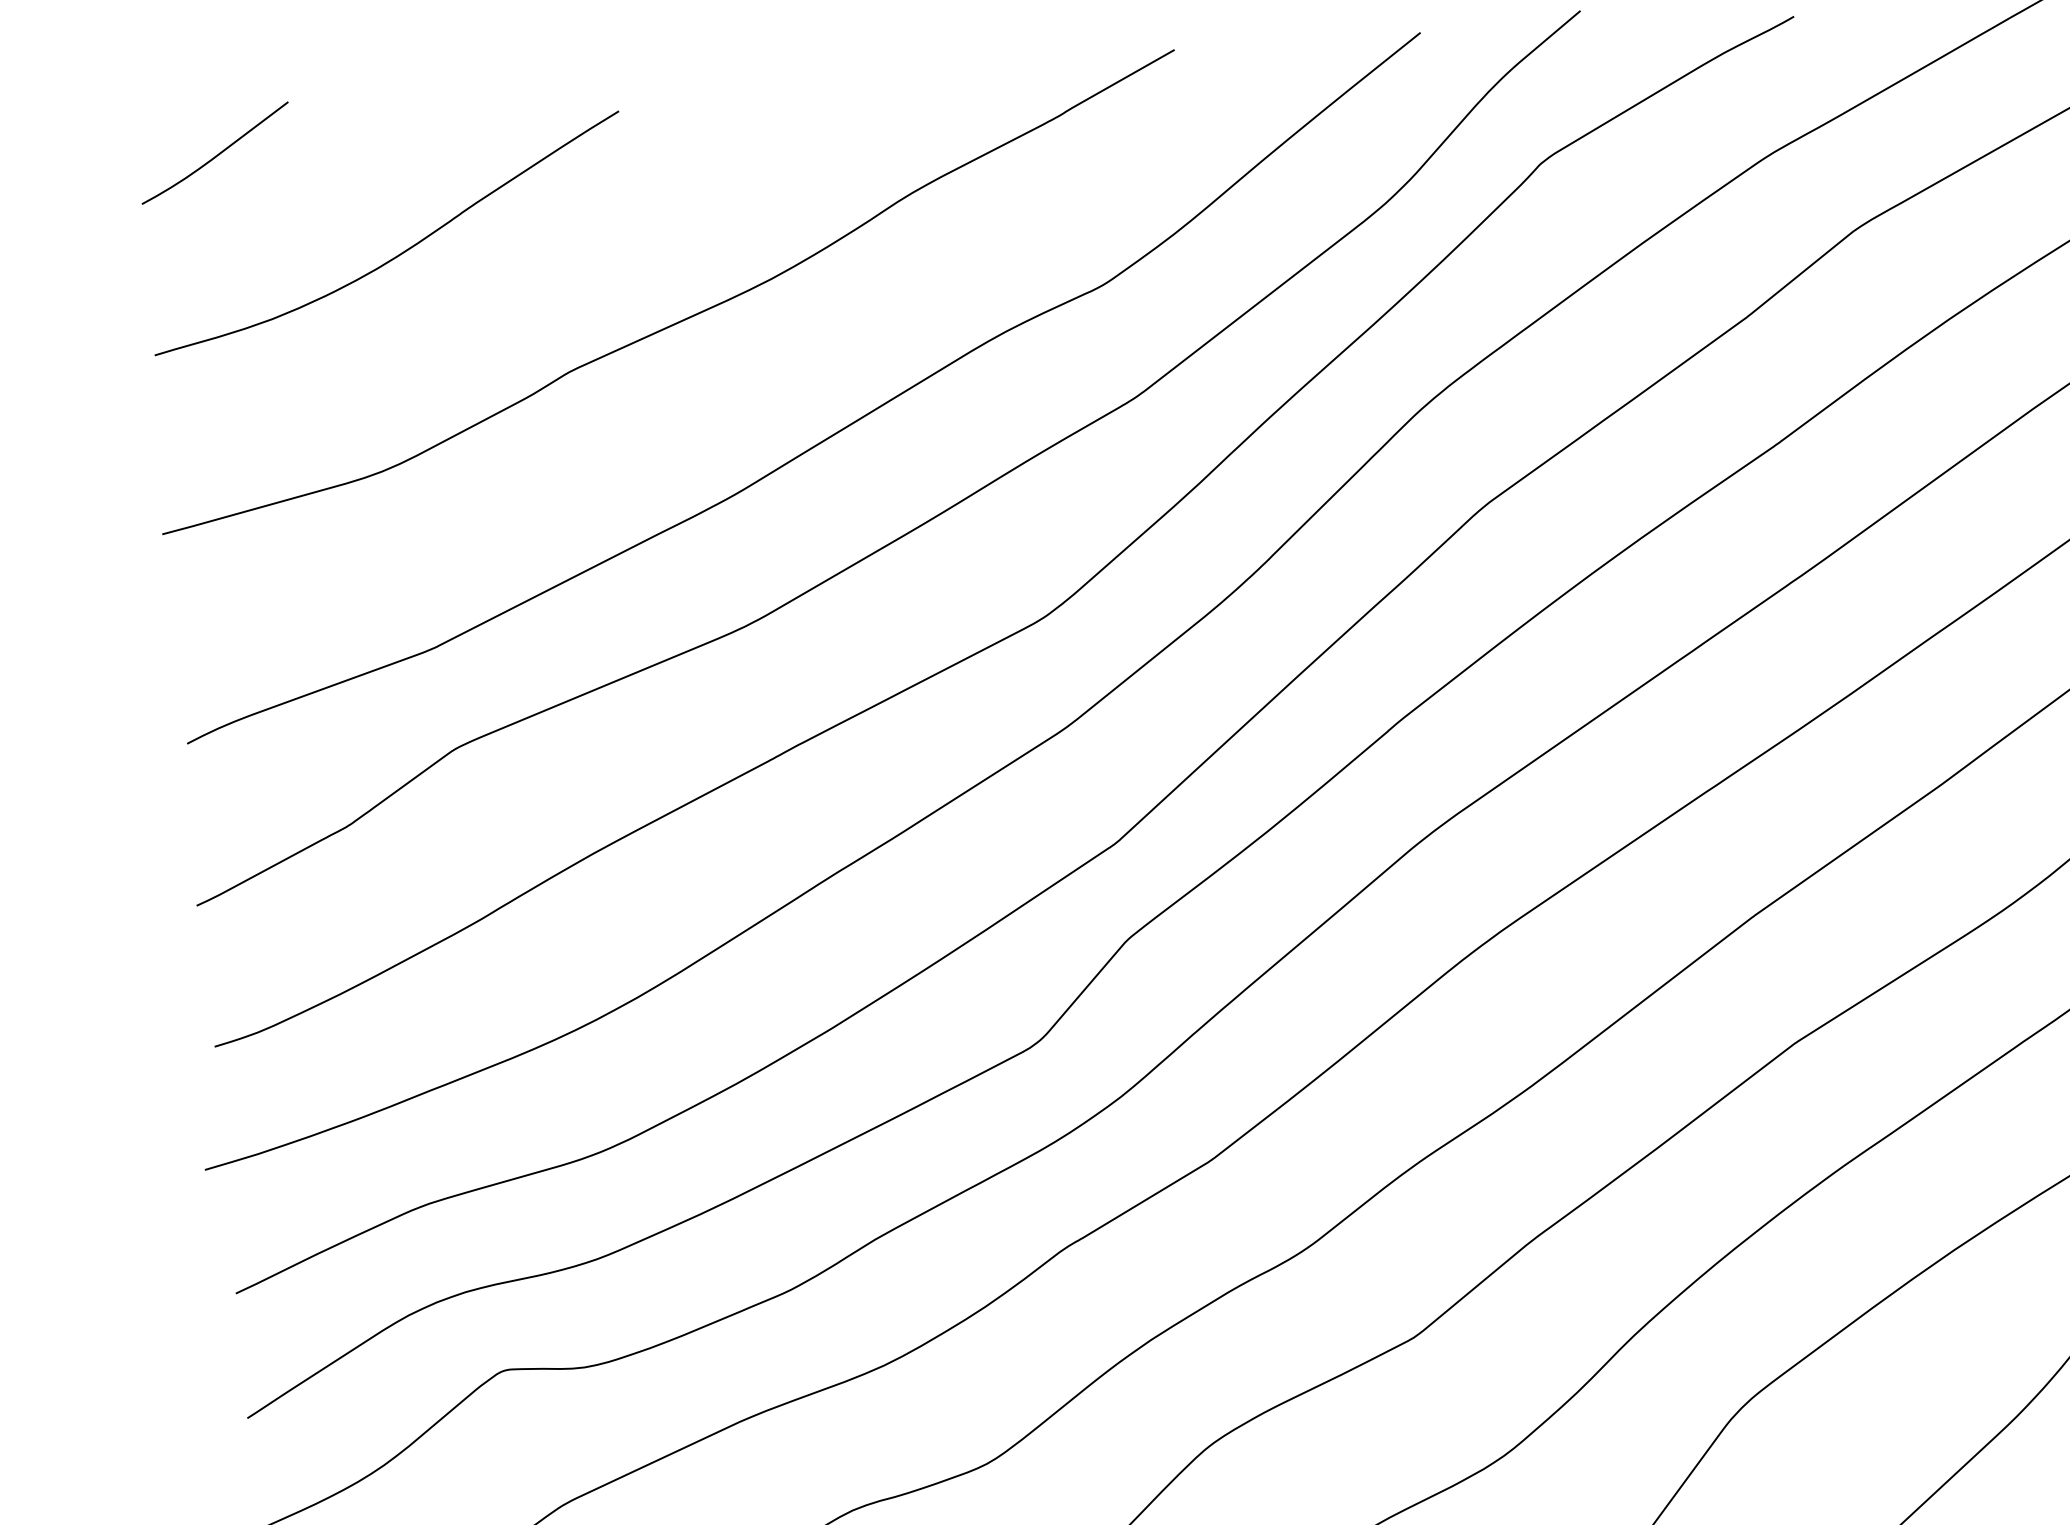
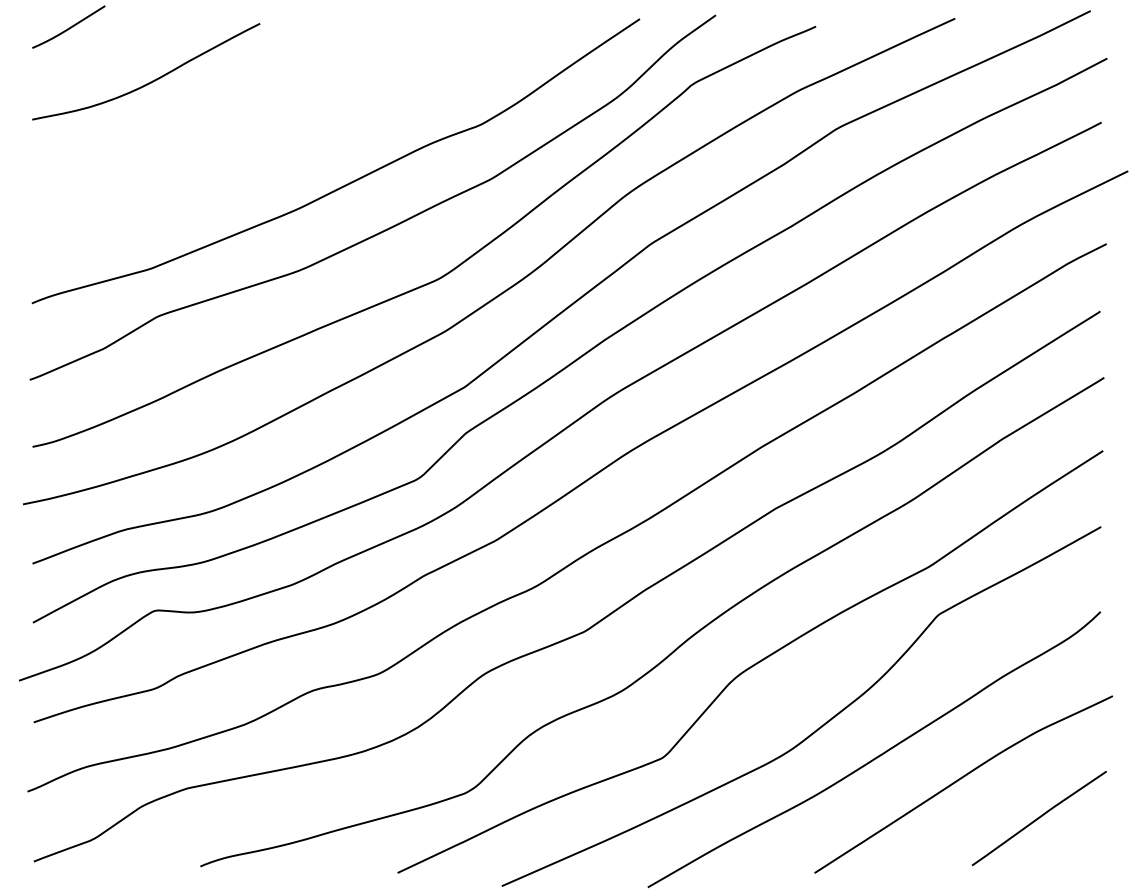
curve: (682, 318) -> (281, 123), removed

